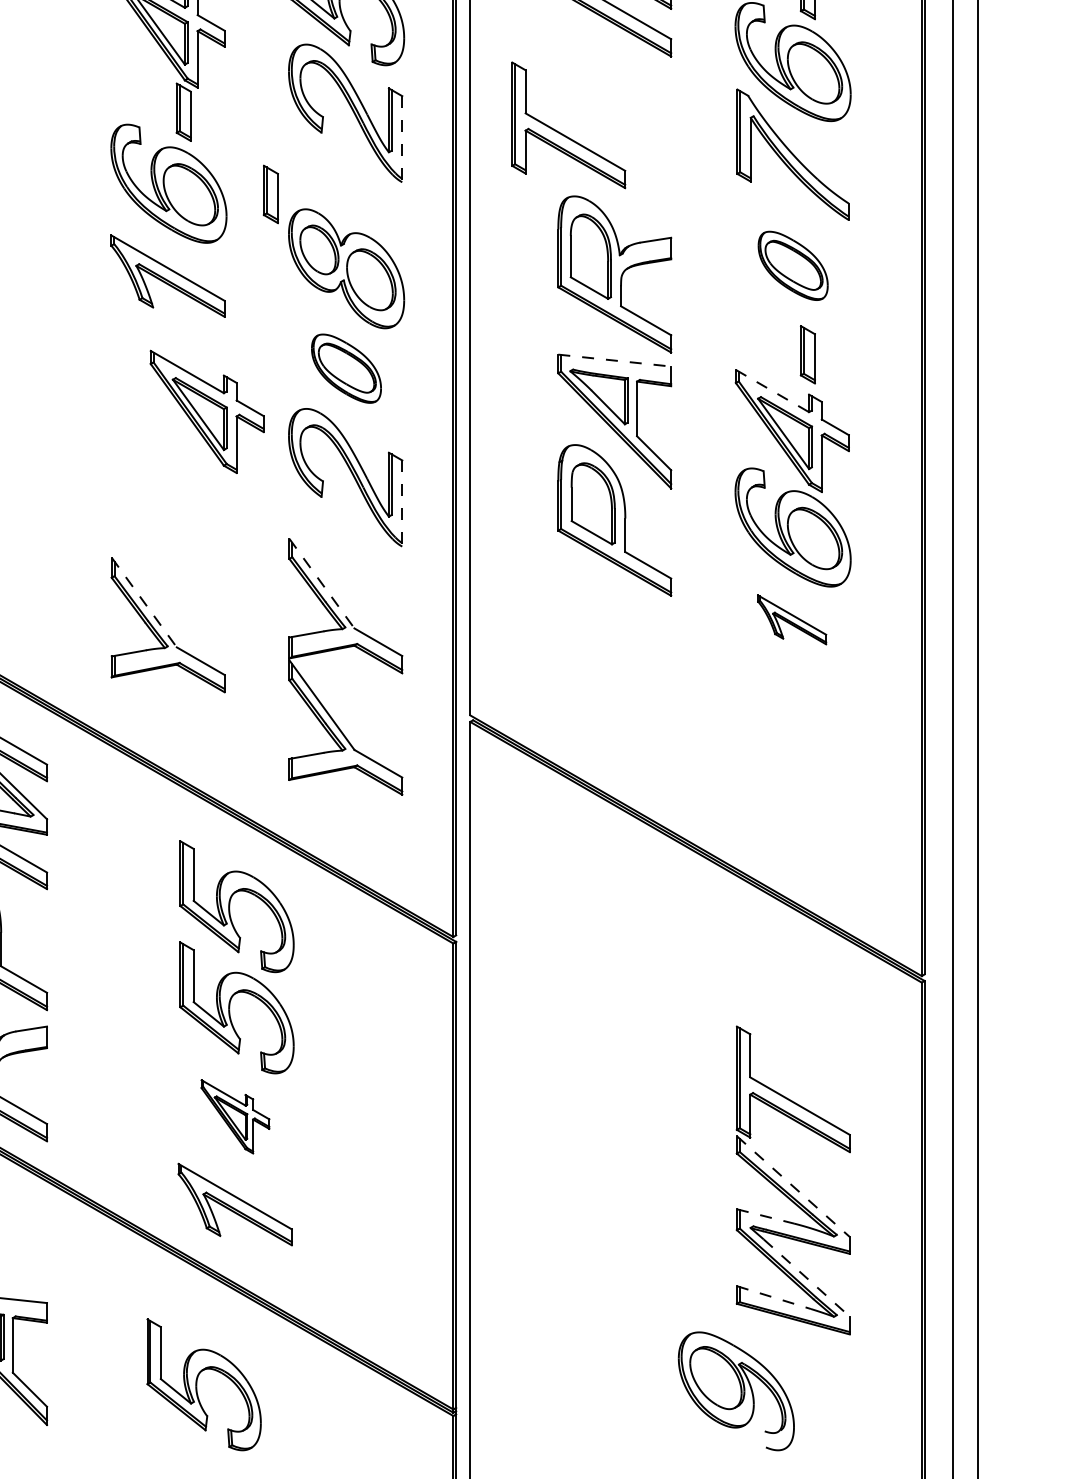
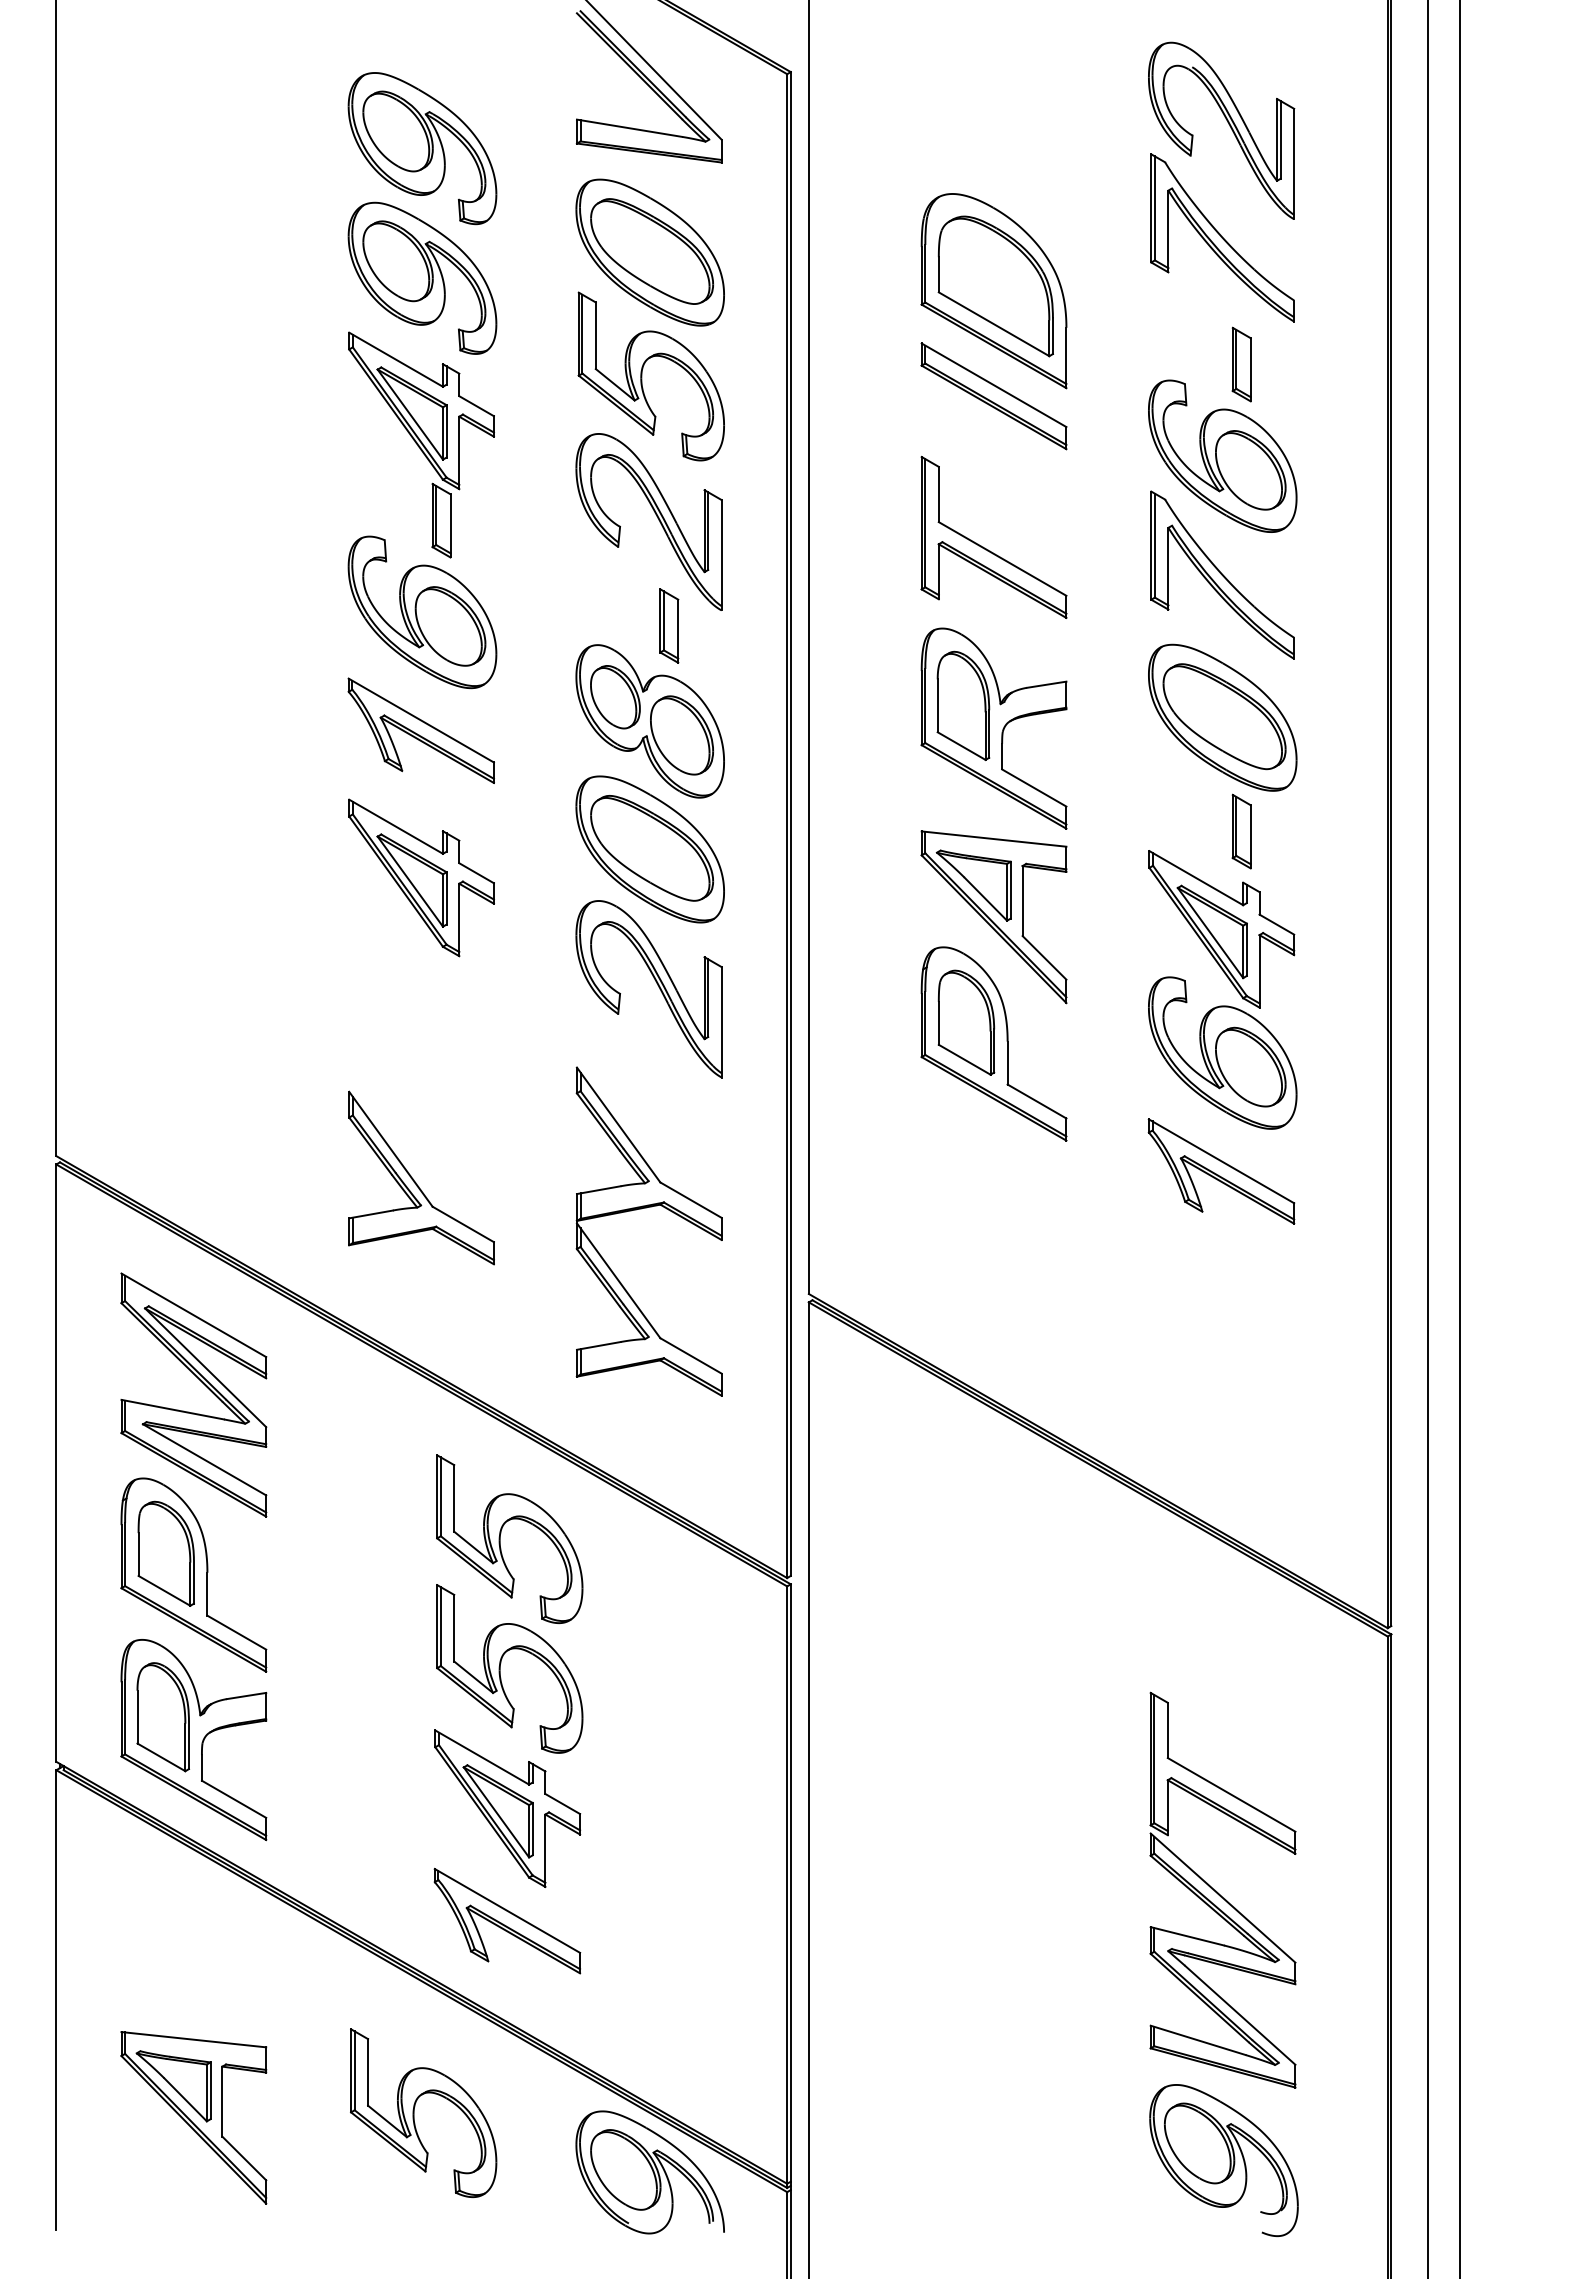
part: (562, 133) -> (986, 548), moved
line: (402, 139) -> (721, 555), dashed -> solid
part: (271, 194) -> (669, 625), moved
part: (792, 265) -> (1222, 717), size x1.67
line: (615, 360) -> (994, 839), dashed -> solid
part: (346, 368) -> (649, 849), size x1.67
line: (772, 391) -> (1196, 878), dashed -> solid
part: (207, 411) -> (421, 877), moved
line: (402, 503) -> (721, 1022), dashed -> solid
line: (321, 584) -> (618, 1125), dashed -> solid
line: (143, 602) -> (390, 1149), dashed -> solid
part: (792, 619) -> (1221, 1171), size x1.67
part: (235, 1116) -> (507, 1808), size x1.67
line: (793, 1186) -> (1223, 1898), dashed -> solid
line: (765, 1216) -> (1187, 1936), dashed -> solid
line: (806, 1278) -> (1240, 2015), dashed -> solid
line: (774, 1297) -> (1198, 2040), dashed -> solid
part: (197, 1385) -> (414, 2113), moved
part: (736, 1391) -> (1223, 2160), moved
part: (346, 1400) -> (649, 2172), added

